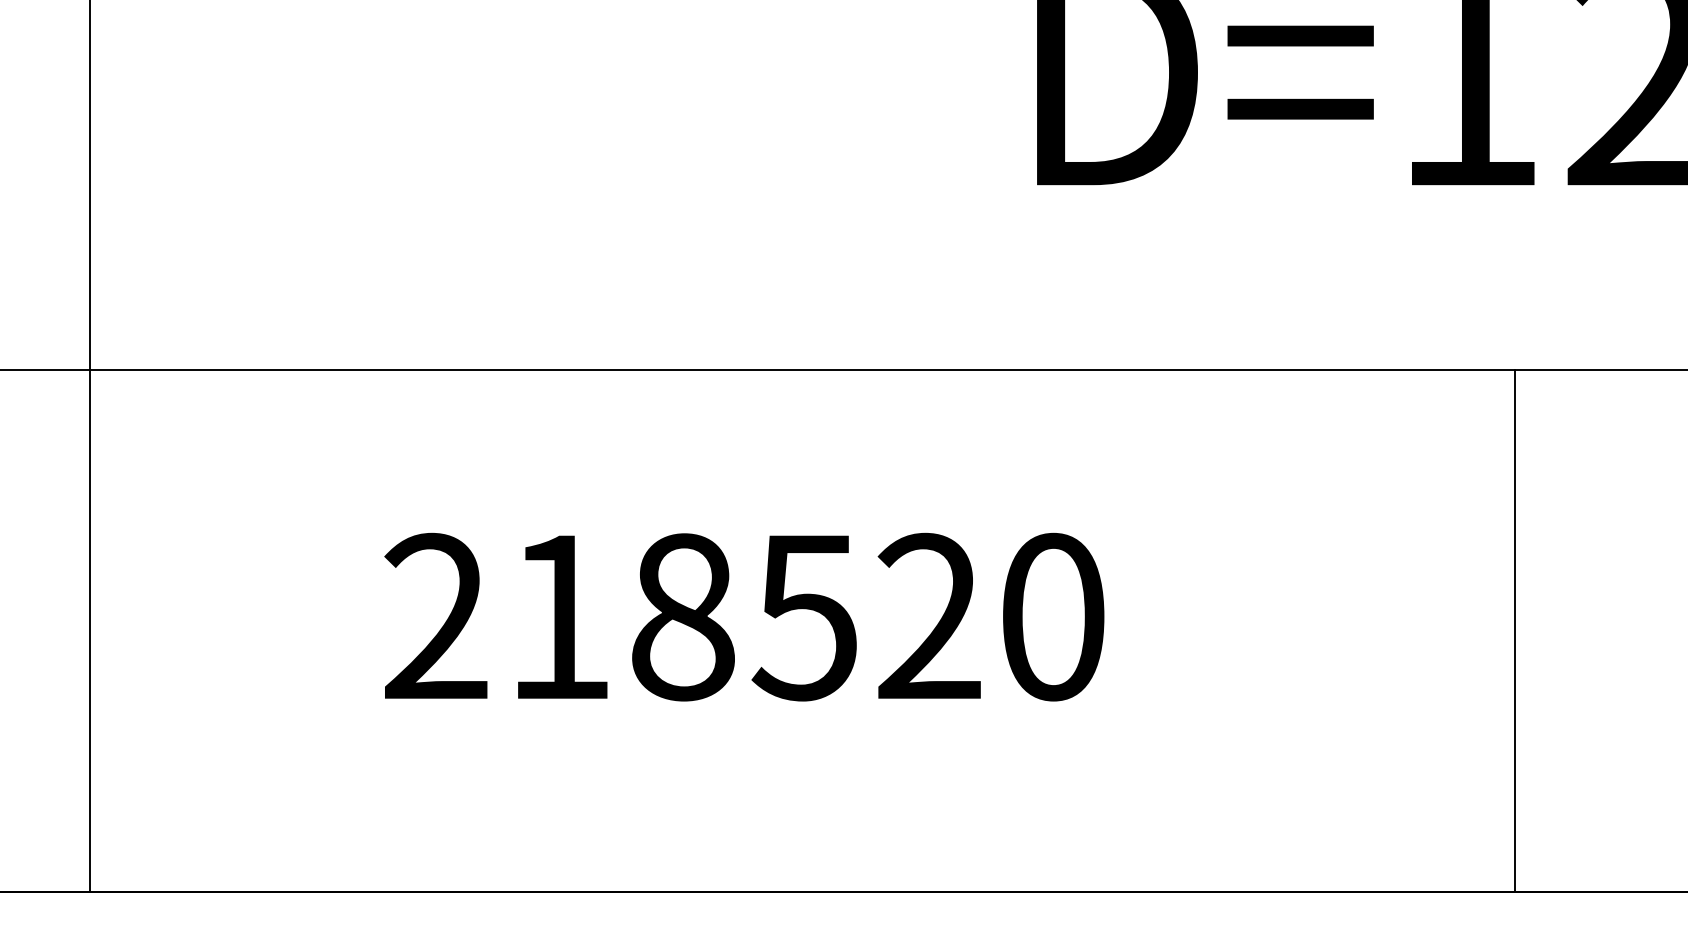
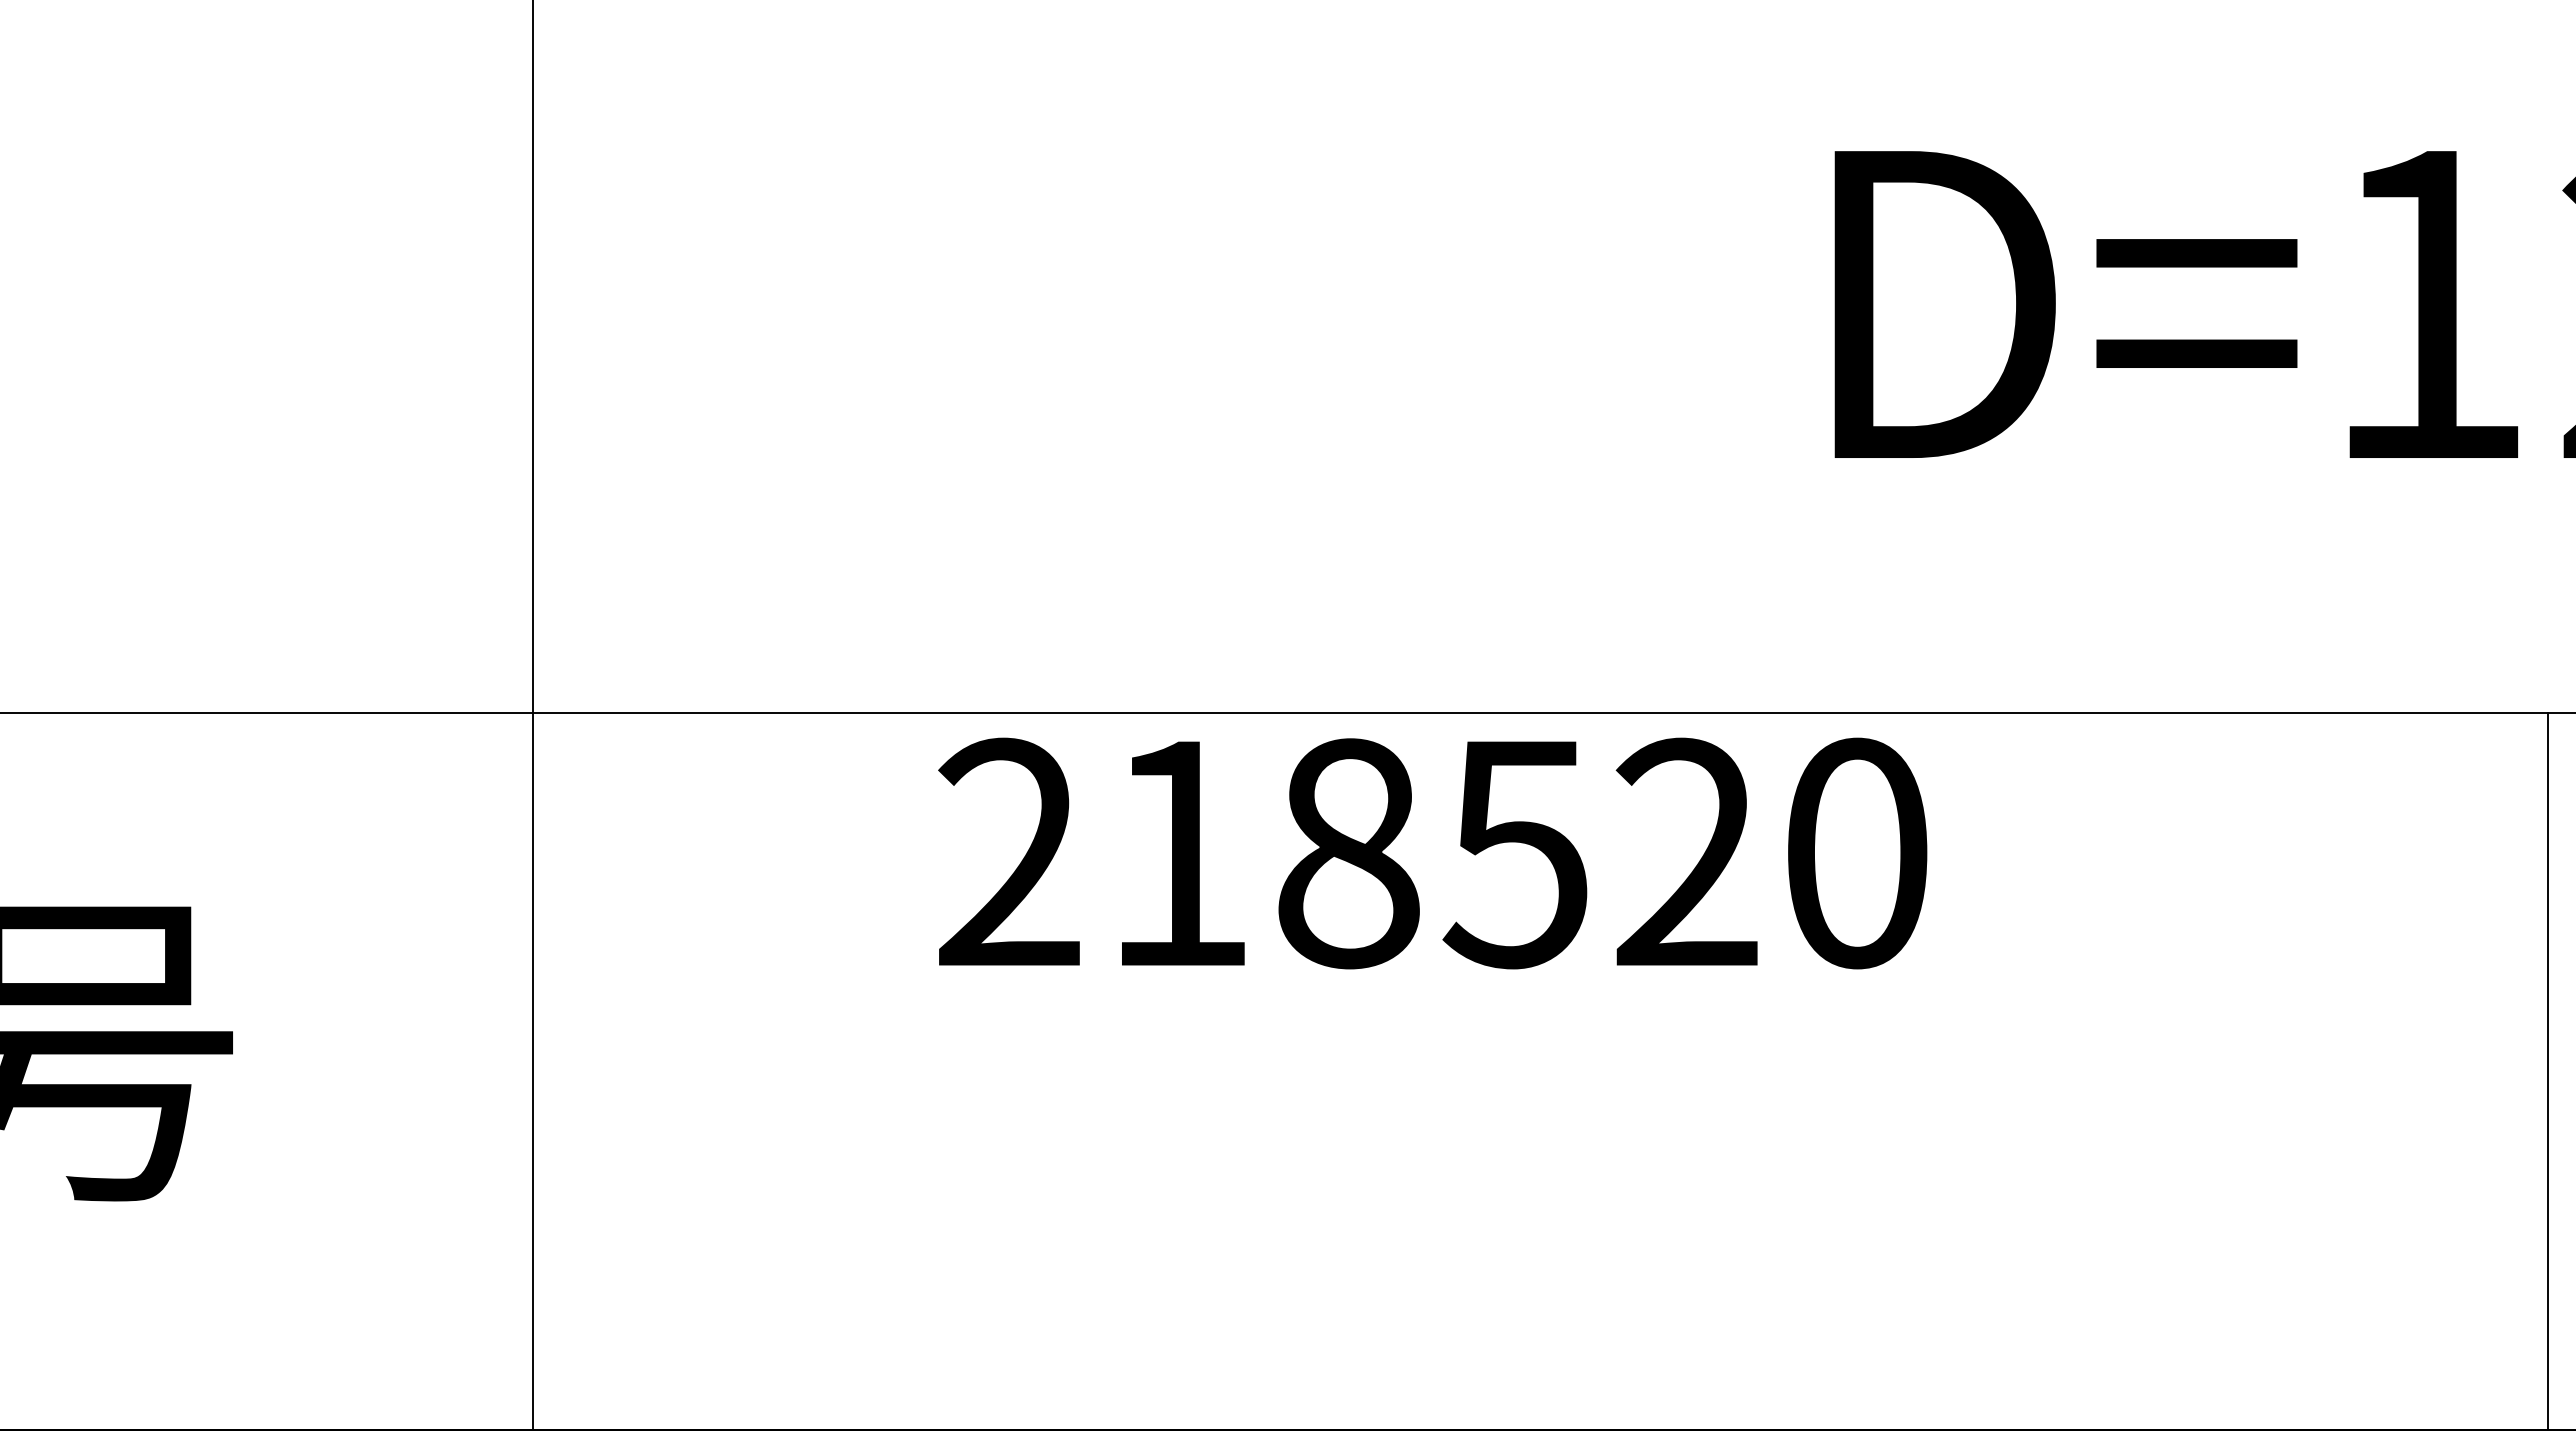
text: (744, 617) -> (1432, 853), moved
line: (1515, 630) -> (2548, 1070), moved

